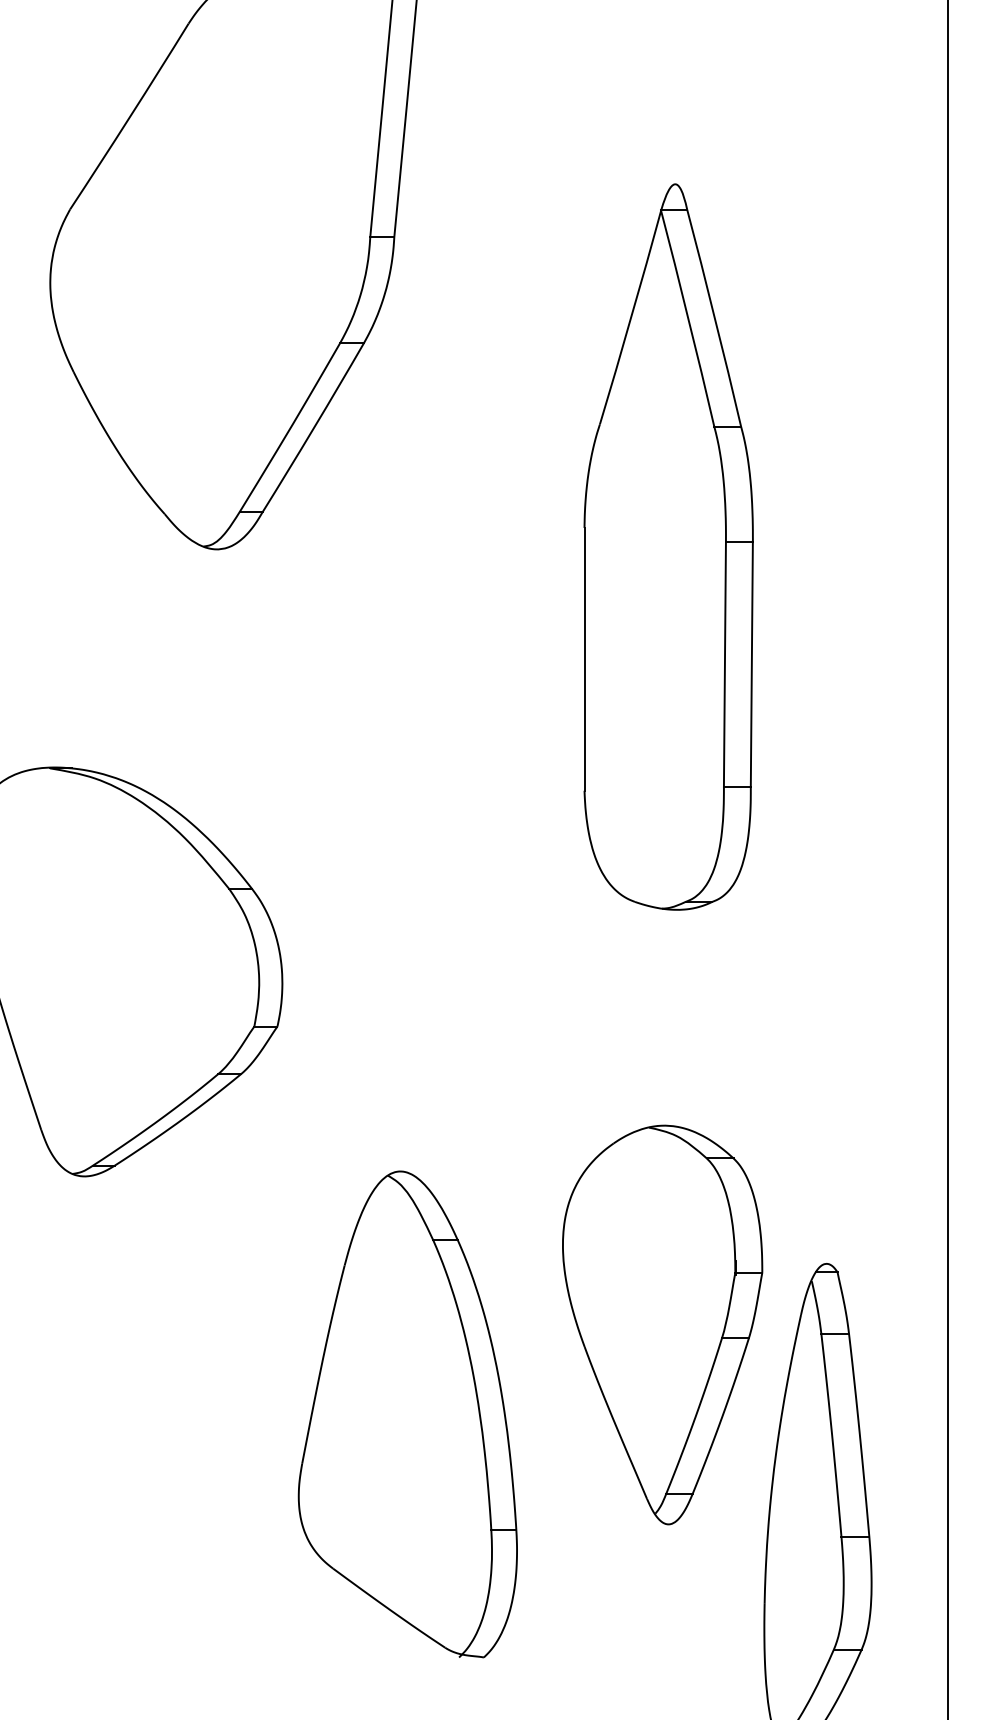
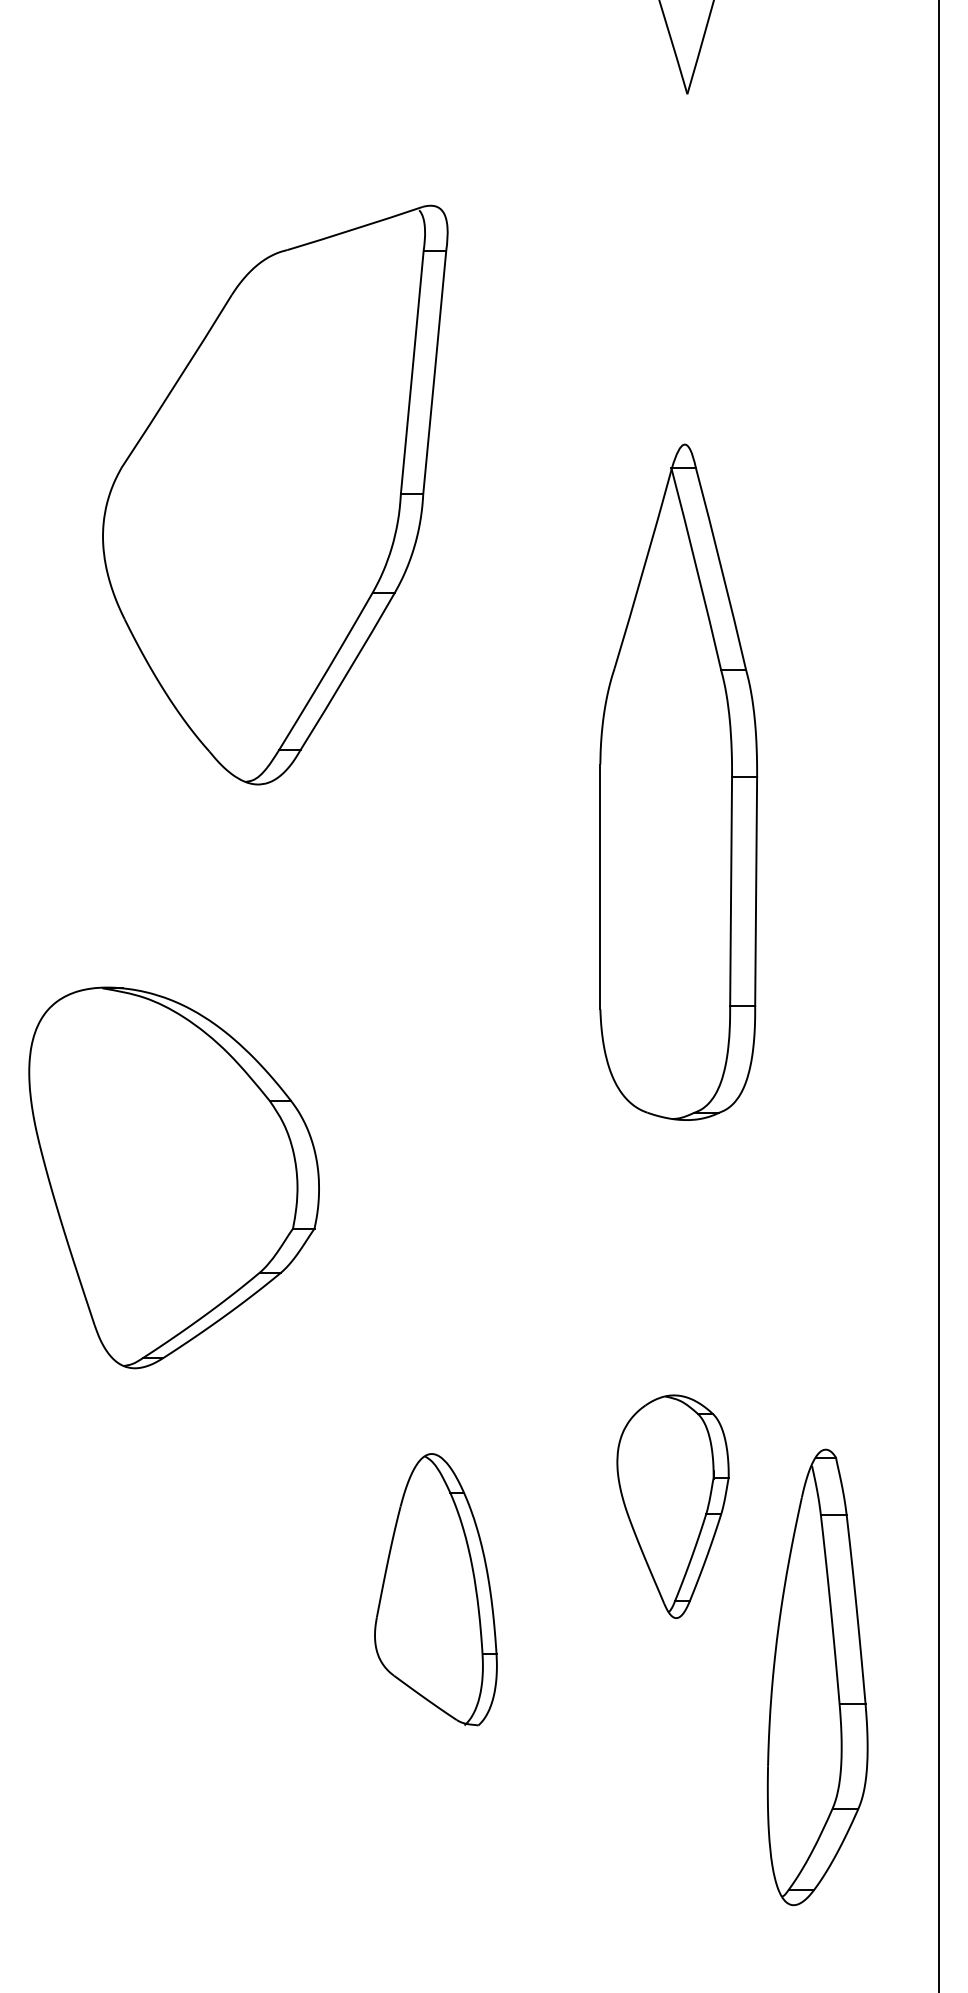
part: (661, 1324) -> (672, 1506), size x0.6
part: (407, 1414) -> (435, 1589), size x0.6

